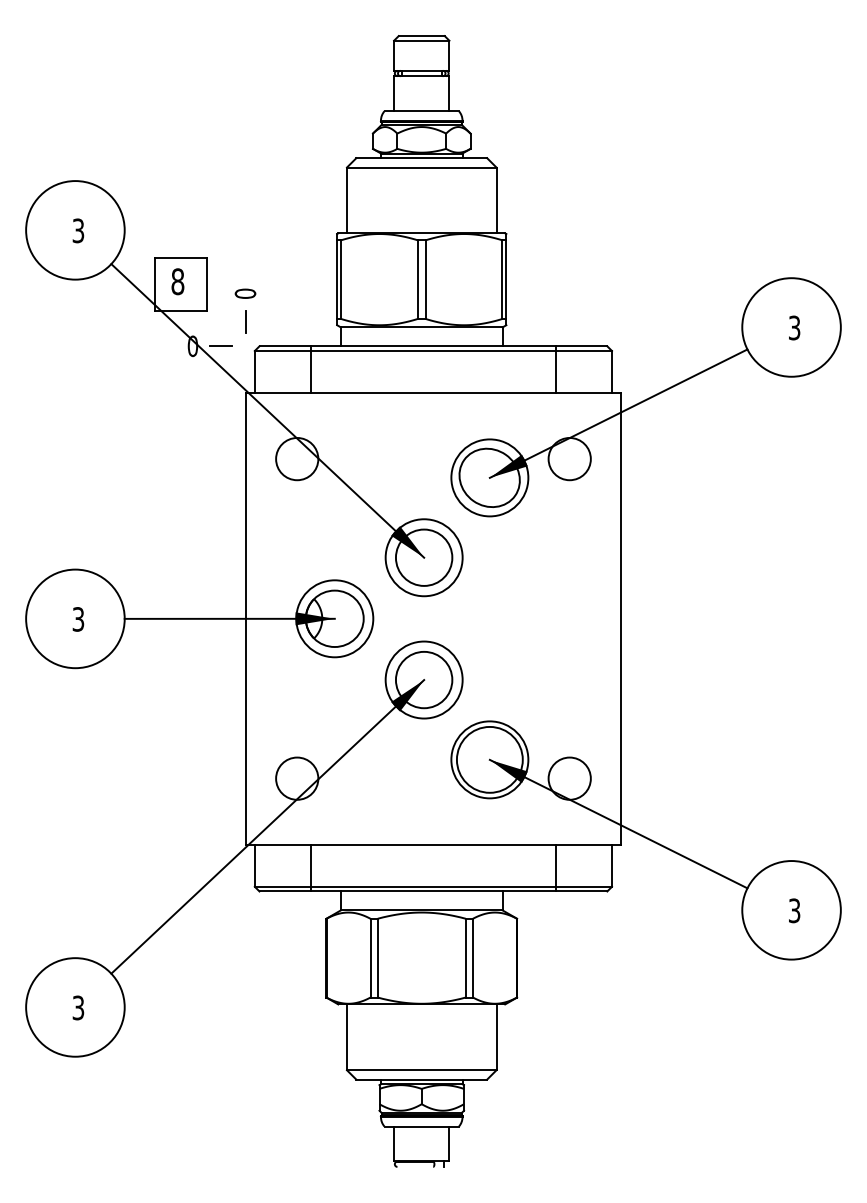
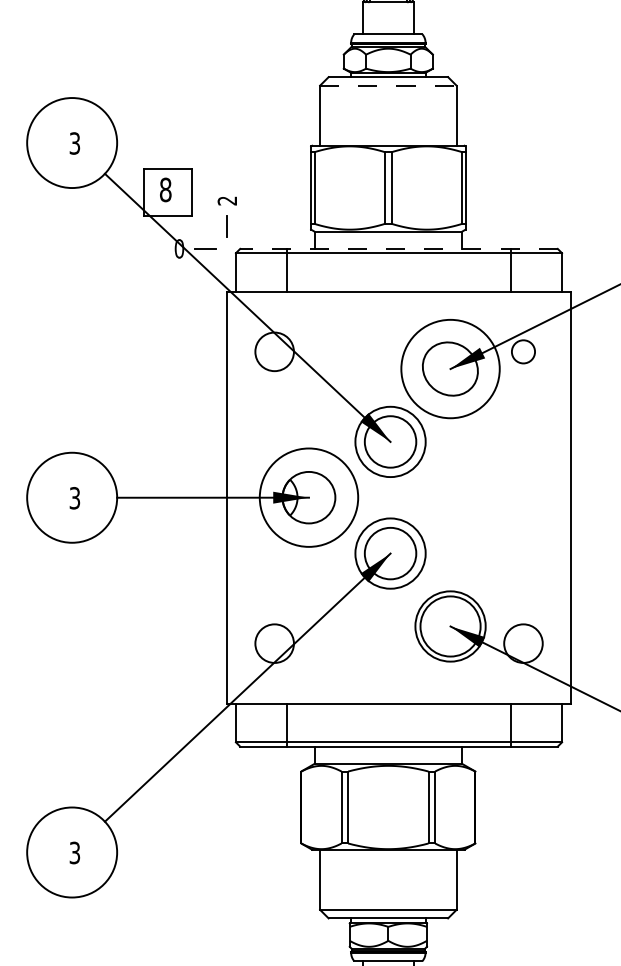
line: (421, 167) -> (388, 85), solid -> dashed
text: (245, 293) -> (227, 200), 0 -> 2
line: (433, 346) -> (399, 249), solid -> dashed
circle: (569, 458) -> (523, 351), size x0.6
circle: (489, 477) -> (450, 368), size x1.4
circle: (334, 618) -> (308, 497), size x1.4

